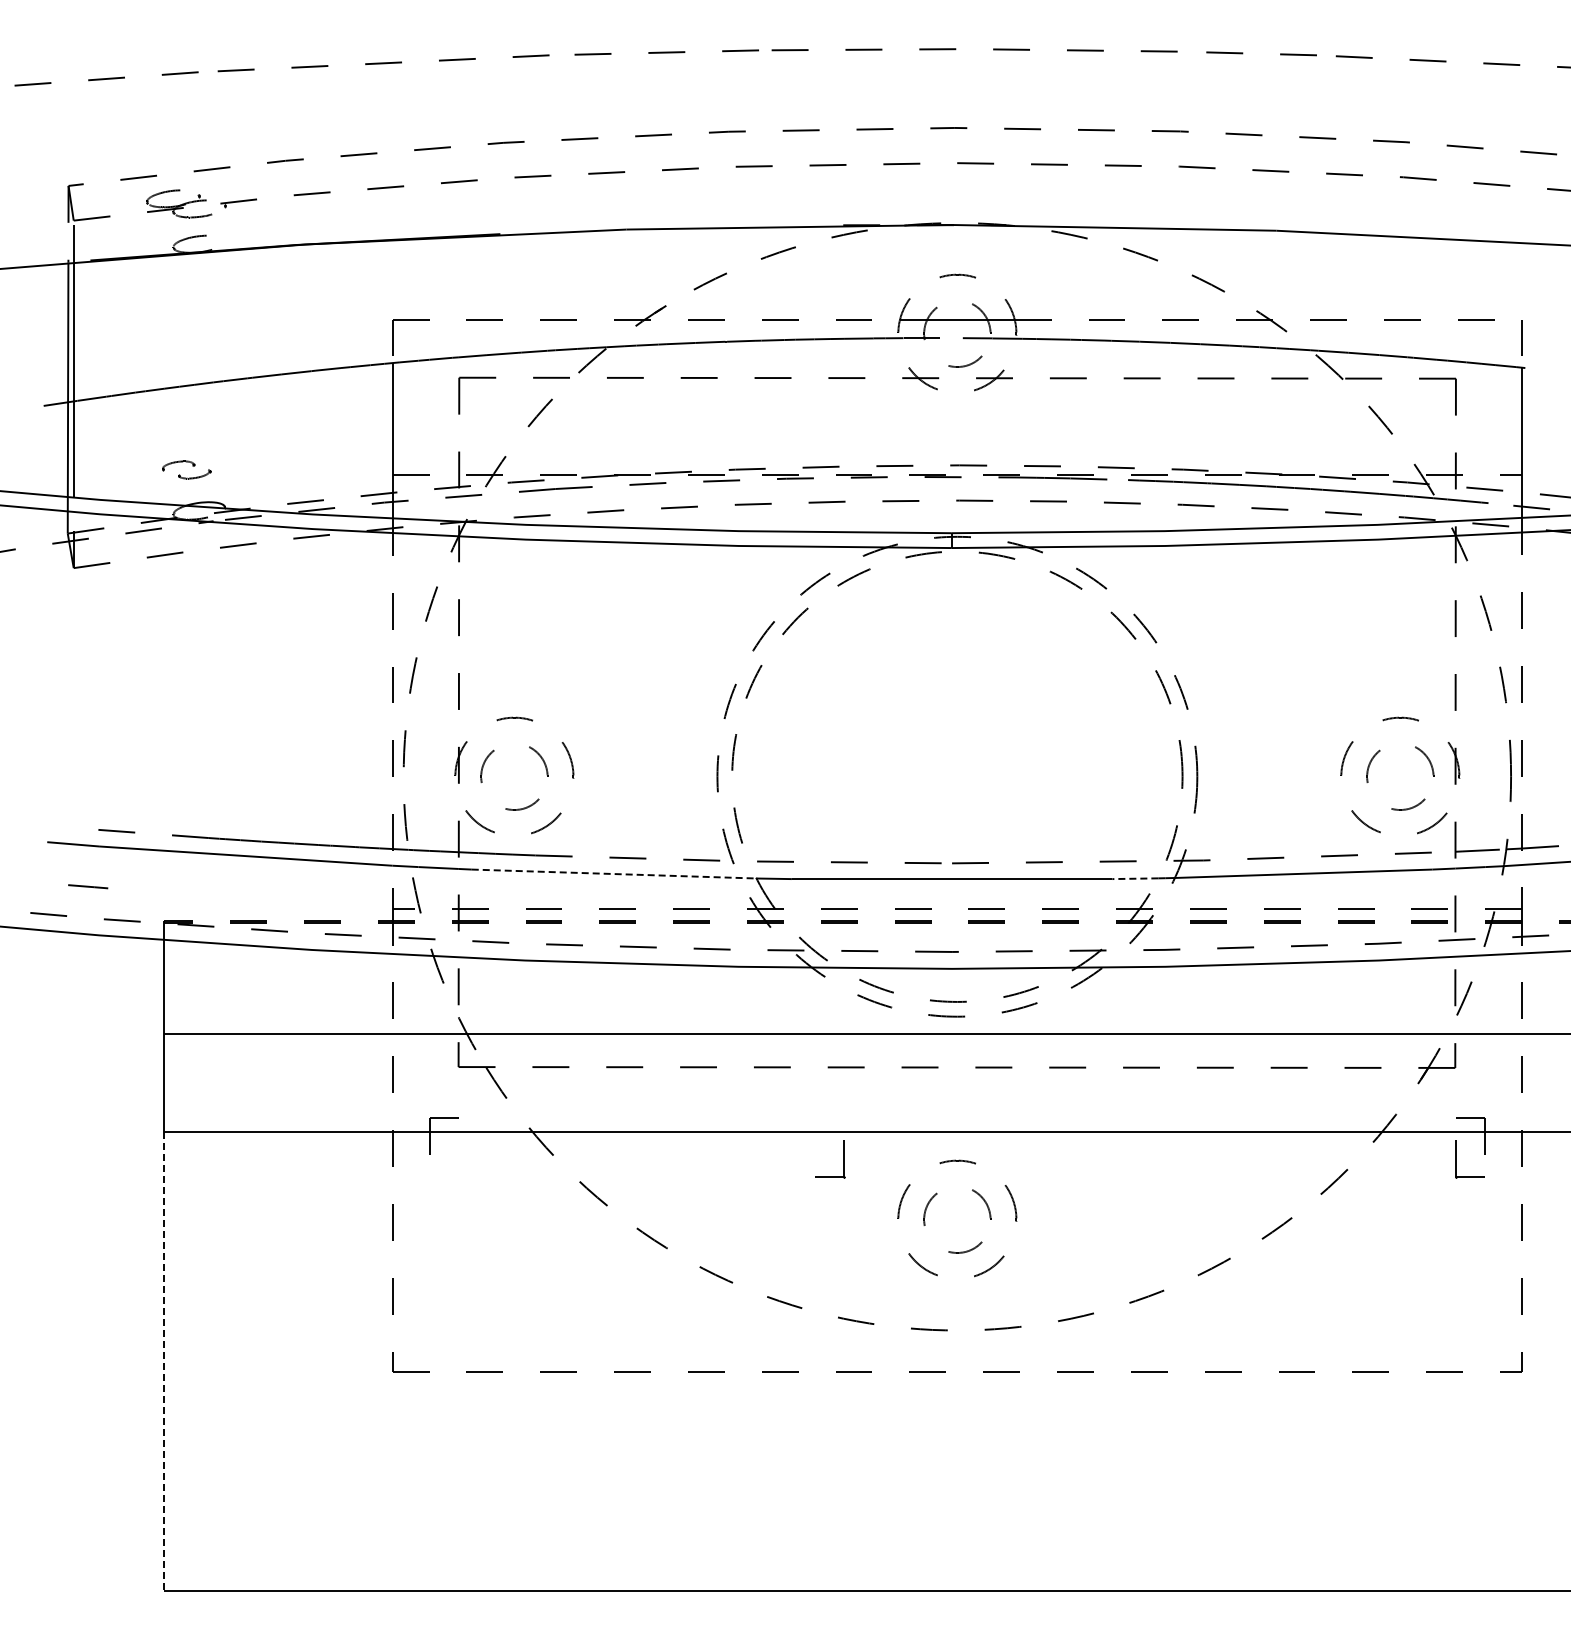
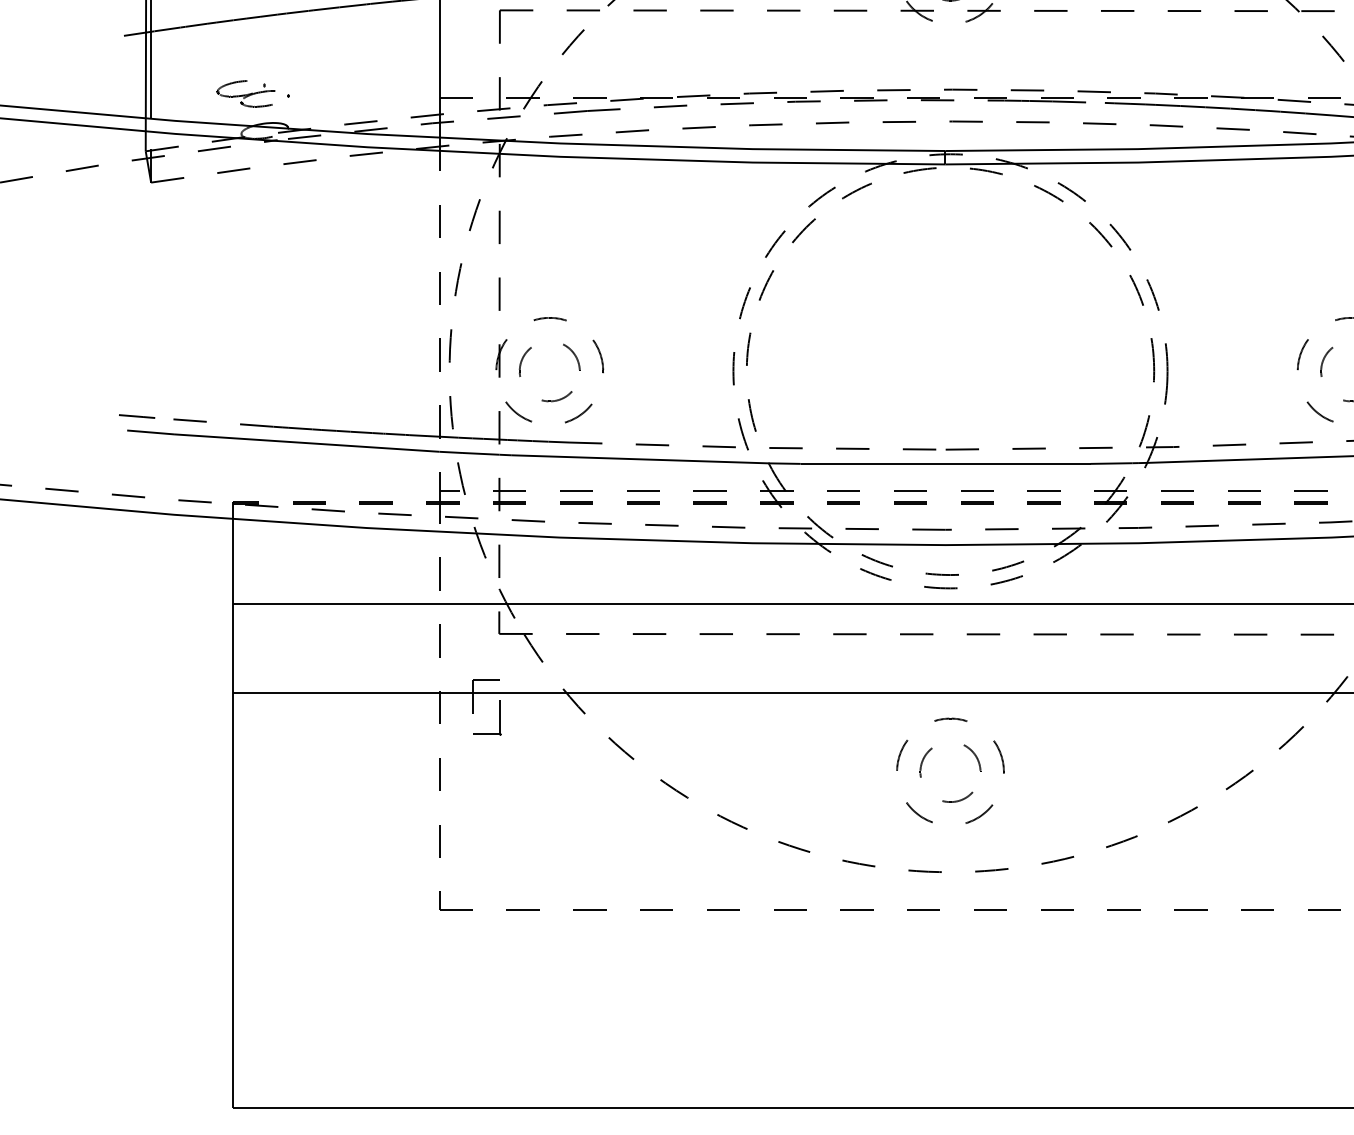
part: (186, 469) -> (253, 93), size x1.67
line: (614, 874) -> (640, 459), dashed -> solid
line: (1134, 878) -> (1110, 463), dashed -> solid
line: (88, 886) -> (137, 416), moved
part: (843, 1159) -> (499, 717), moved
line: (163, 1361) -> (232, 900), dashed -> solid

